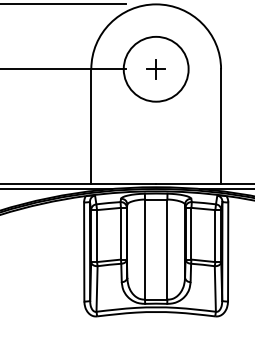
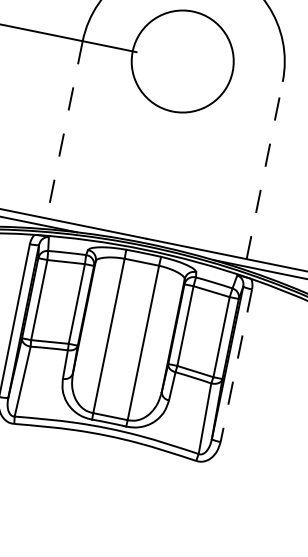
part: (155, 69) -> (181, 61), removed
line: (91, 126) -> (65, 129), solid -> dashed
line: (221, 126) -> (265, 170), solid -> dashed
line: (228, 251) -> (237, 365), solid -> dashed

